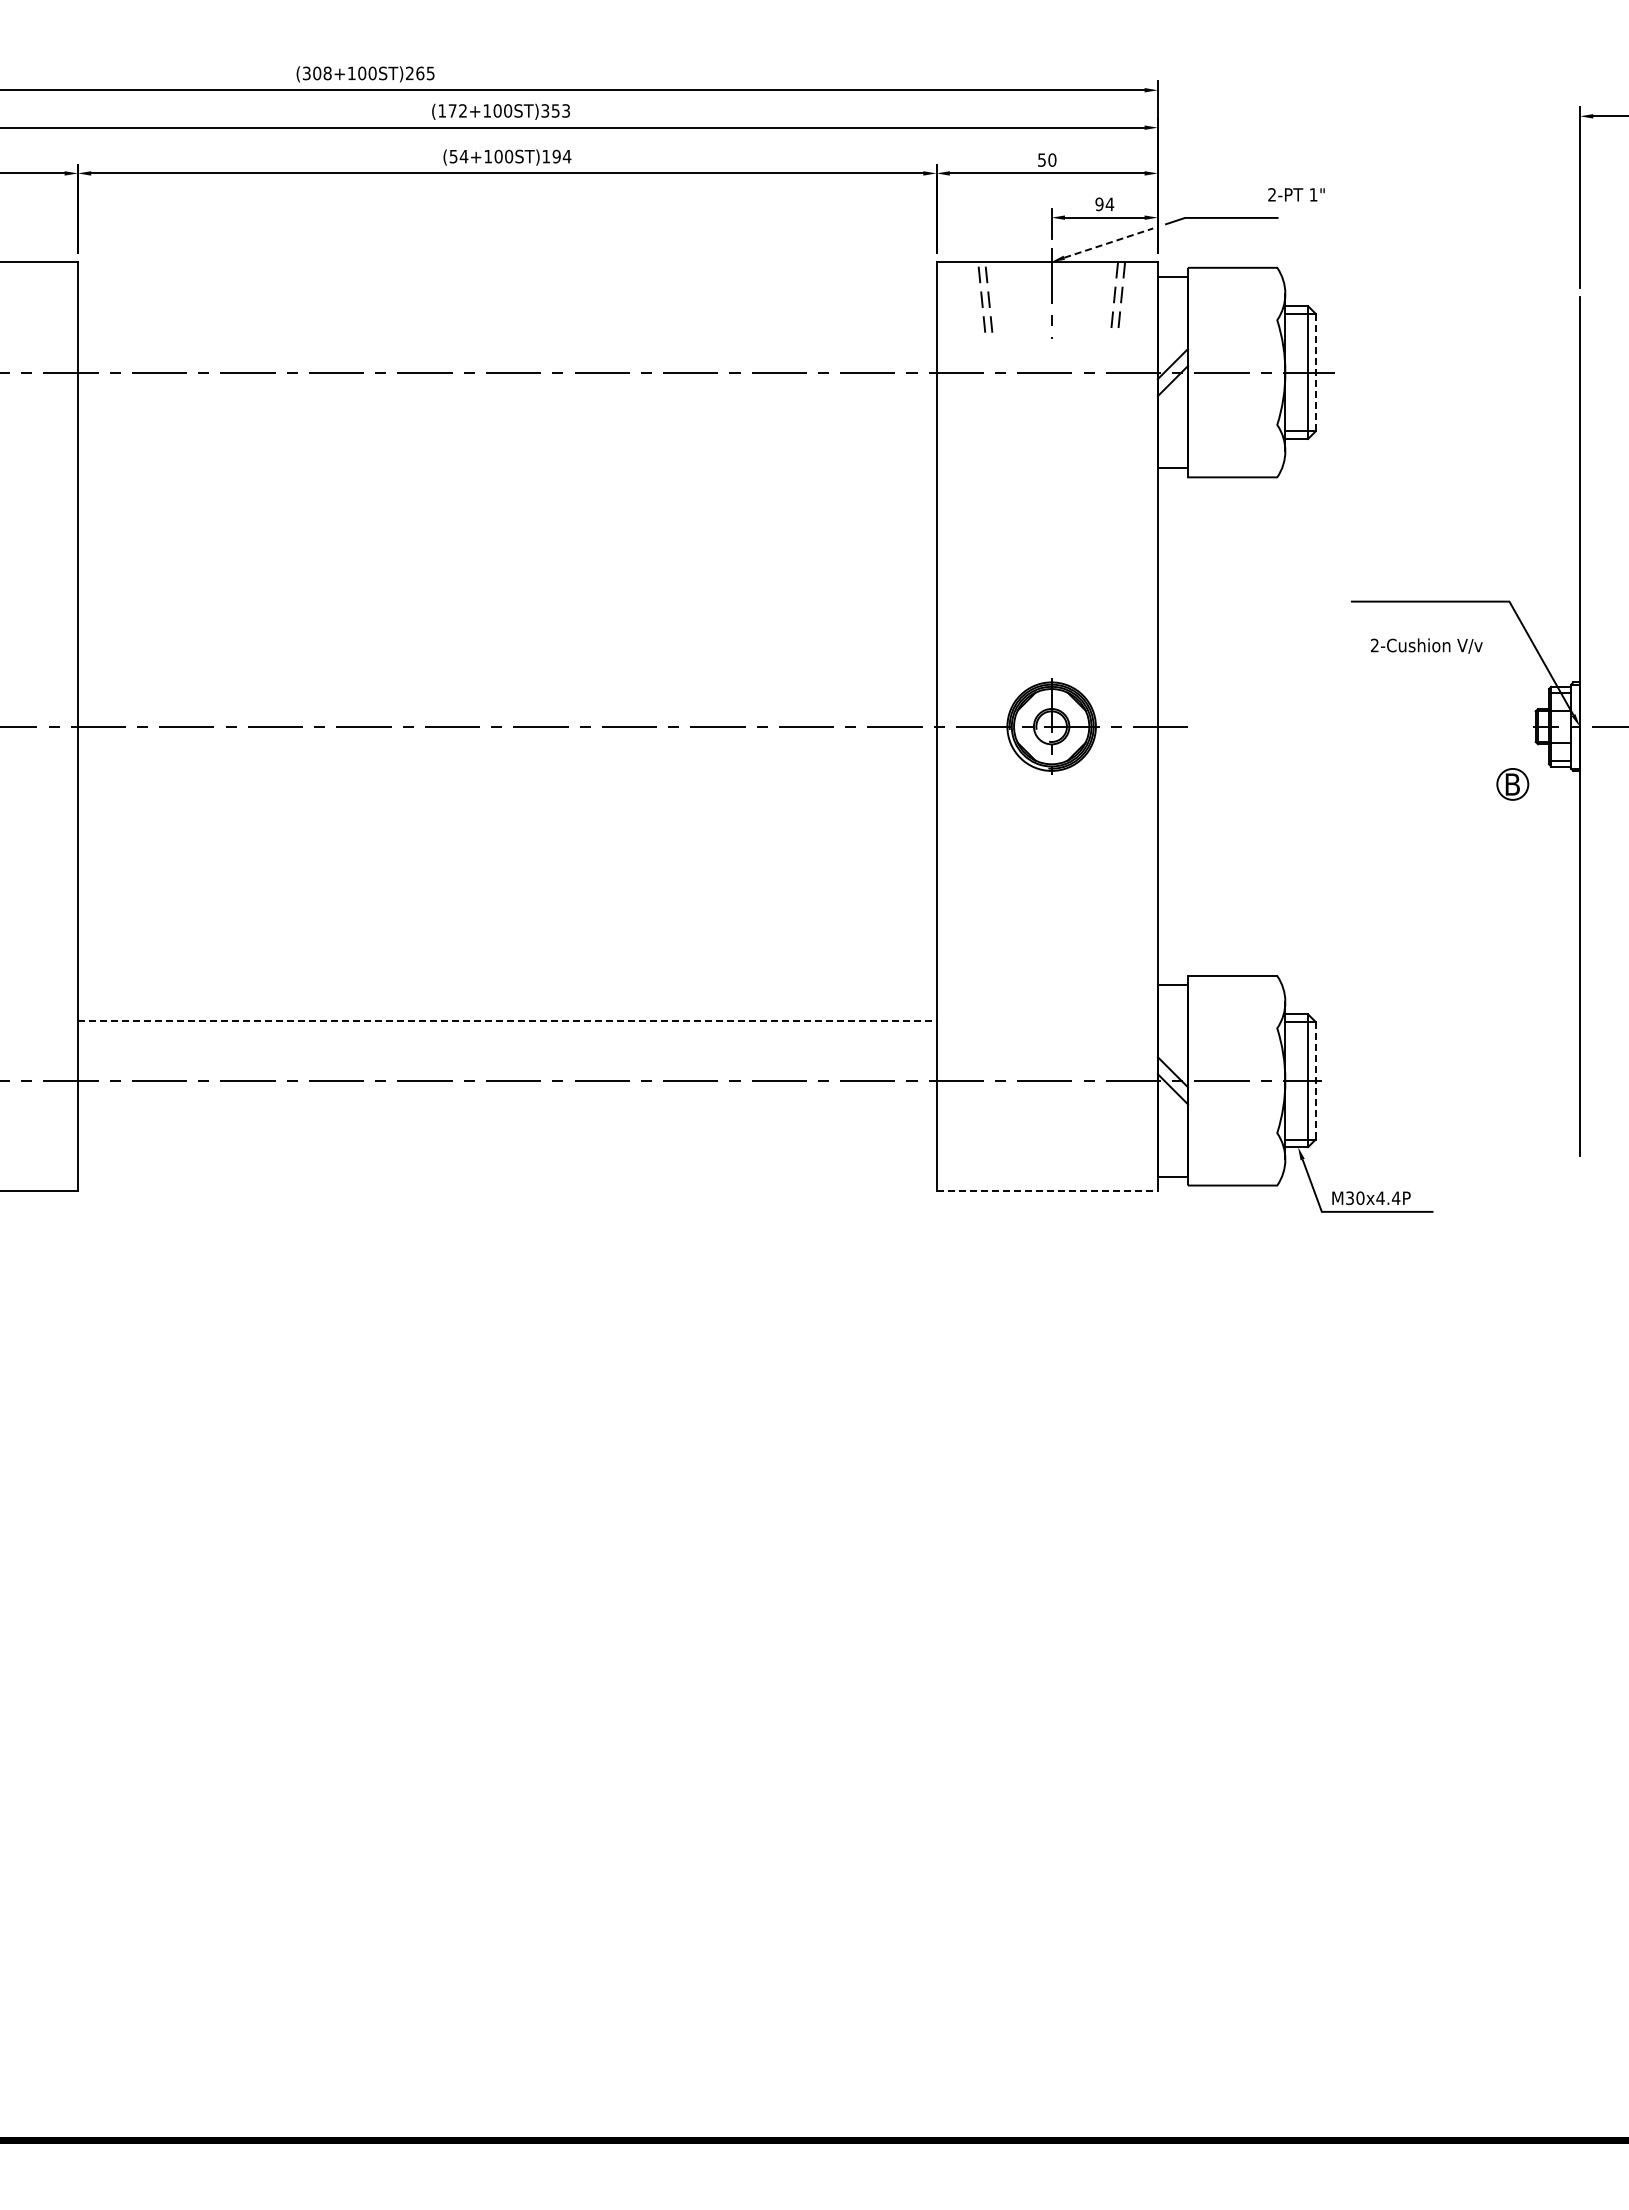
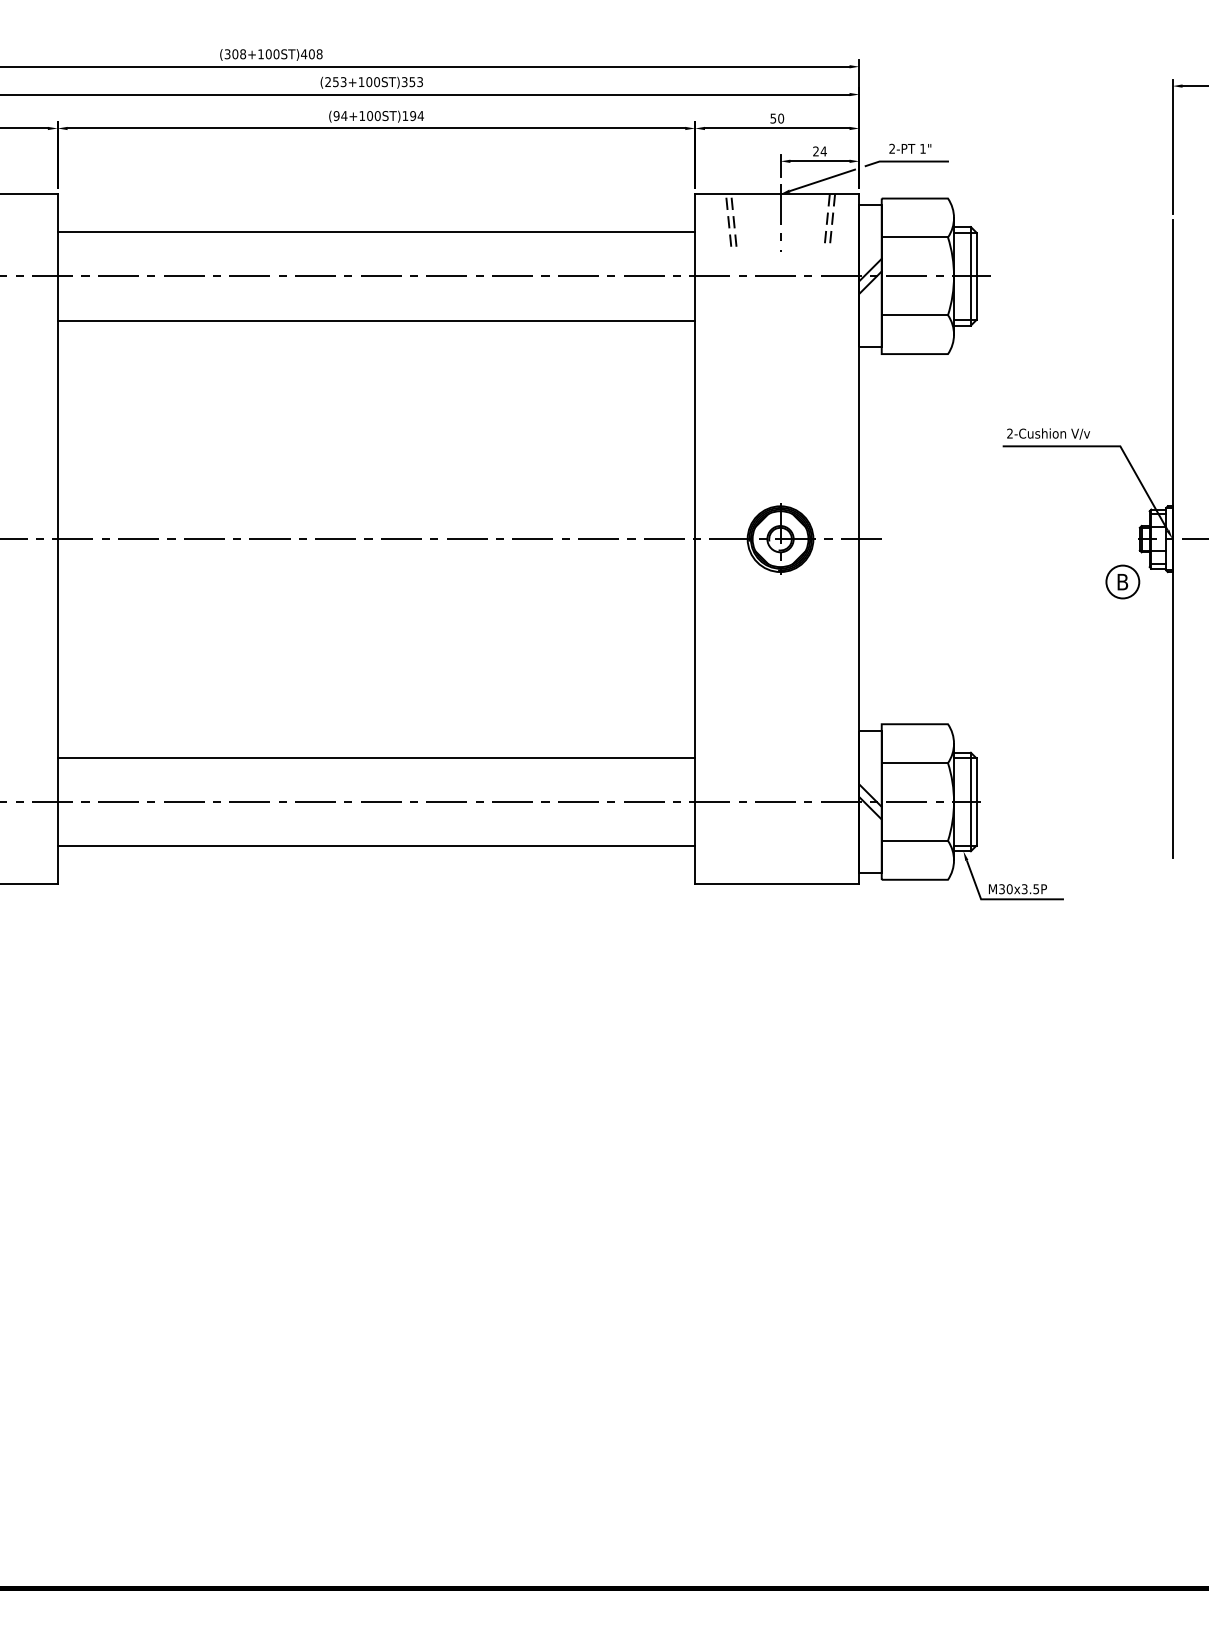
text: (419, 73) -> (311, 54), (308+100ST)265 -> (308+100ST)408
text: (452, 110) -> (335, 81), (172+100ST)353 -> (253+100ST)353
text: (453, 156) -> (336, 115), (54+100ST)194 -> (94+100ST)194
text: (1296, 194) -> (910, 148), moved
text: (1099, 204) -> (816, 151), 94 -> 24
line: (1108, 243) -> (822, 180), dashed -> solid
line: (506, 312) -> (375, 231), added
line: (1232, 320) -> (914, 237), added
line: (1315, 372) -> (976, 276), dashed -> solid
line: (1232, 424) -> (914, 314), added
line: (506, 432) -> (375, 320), added
text: (1426, 645) -> (1048, 433), moved
circle: (1512, 784) -> (1122, 582), size x1.43
line: (507, 1021) -> (376, 758), dashed -> solid
line: (1232, 1028) -> (914, 763), added
line: (1315, 1080) -> (976, 801), dashed -> solid
line: (1232, 1133) -> (914, 841), added
line: (506, 1140) -> (375, 846), added
line: (1047, 1191) -> (777, 884), dashed -> solid
text: (1388, 1198) -> (1030, 889), M30x4.4P -> M30x3.5P

